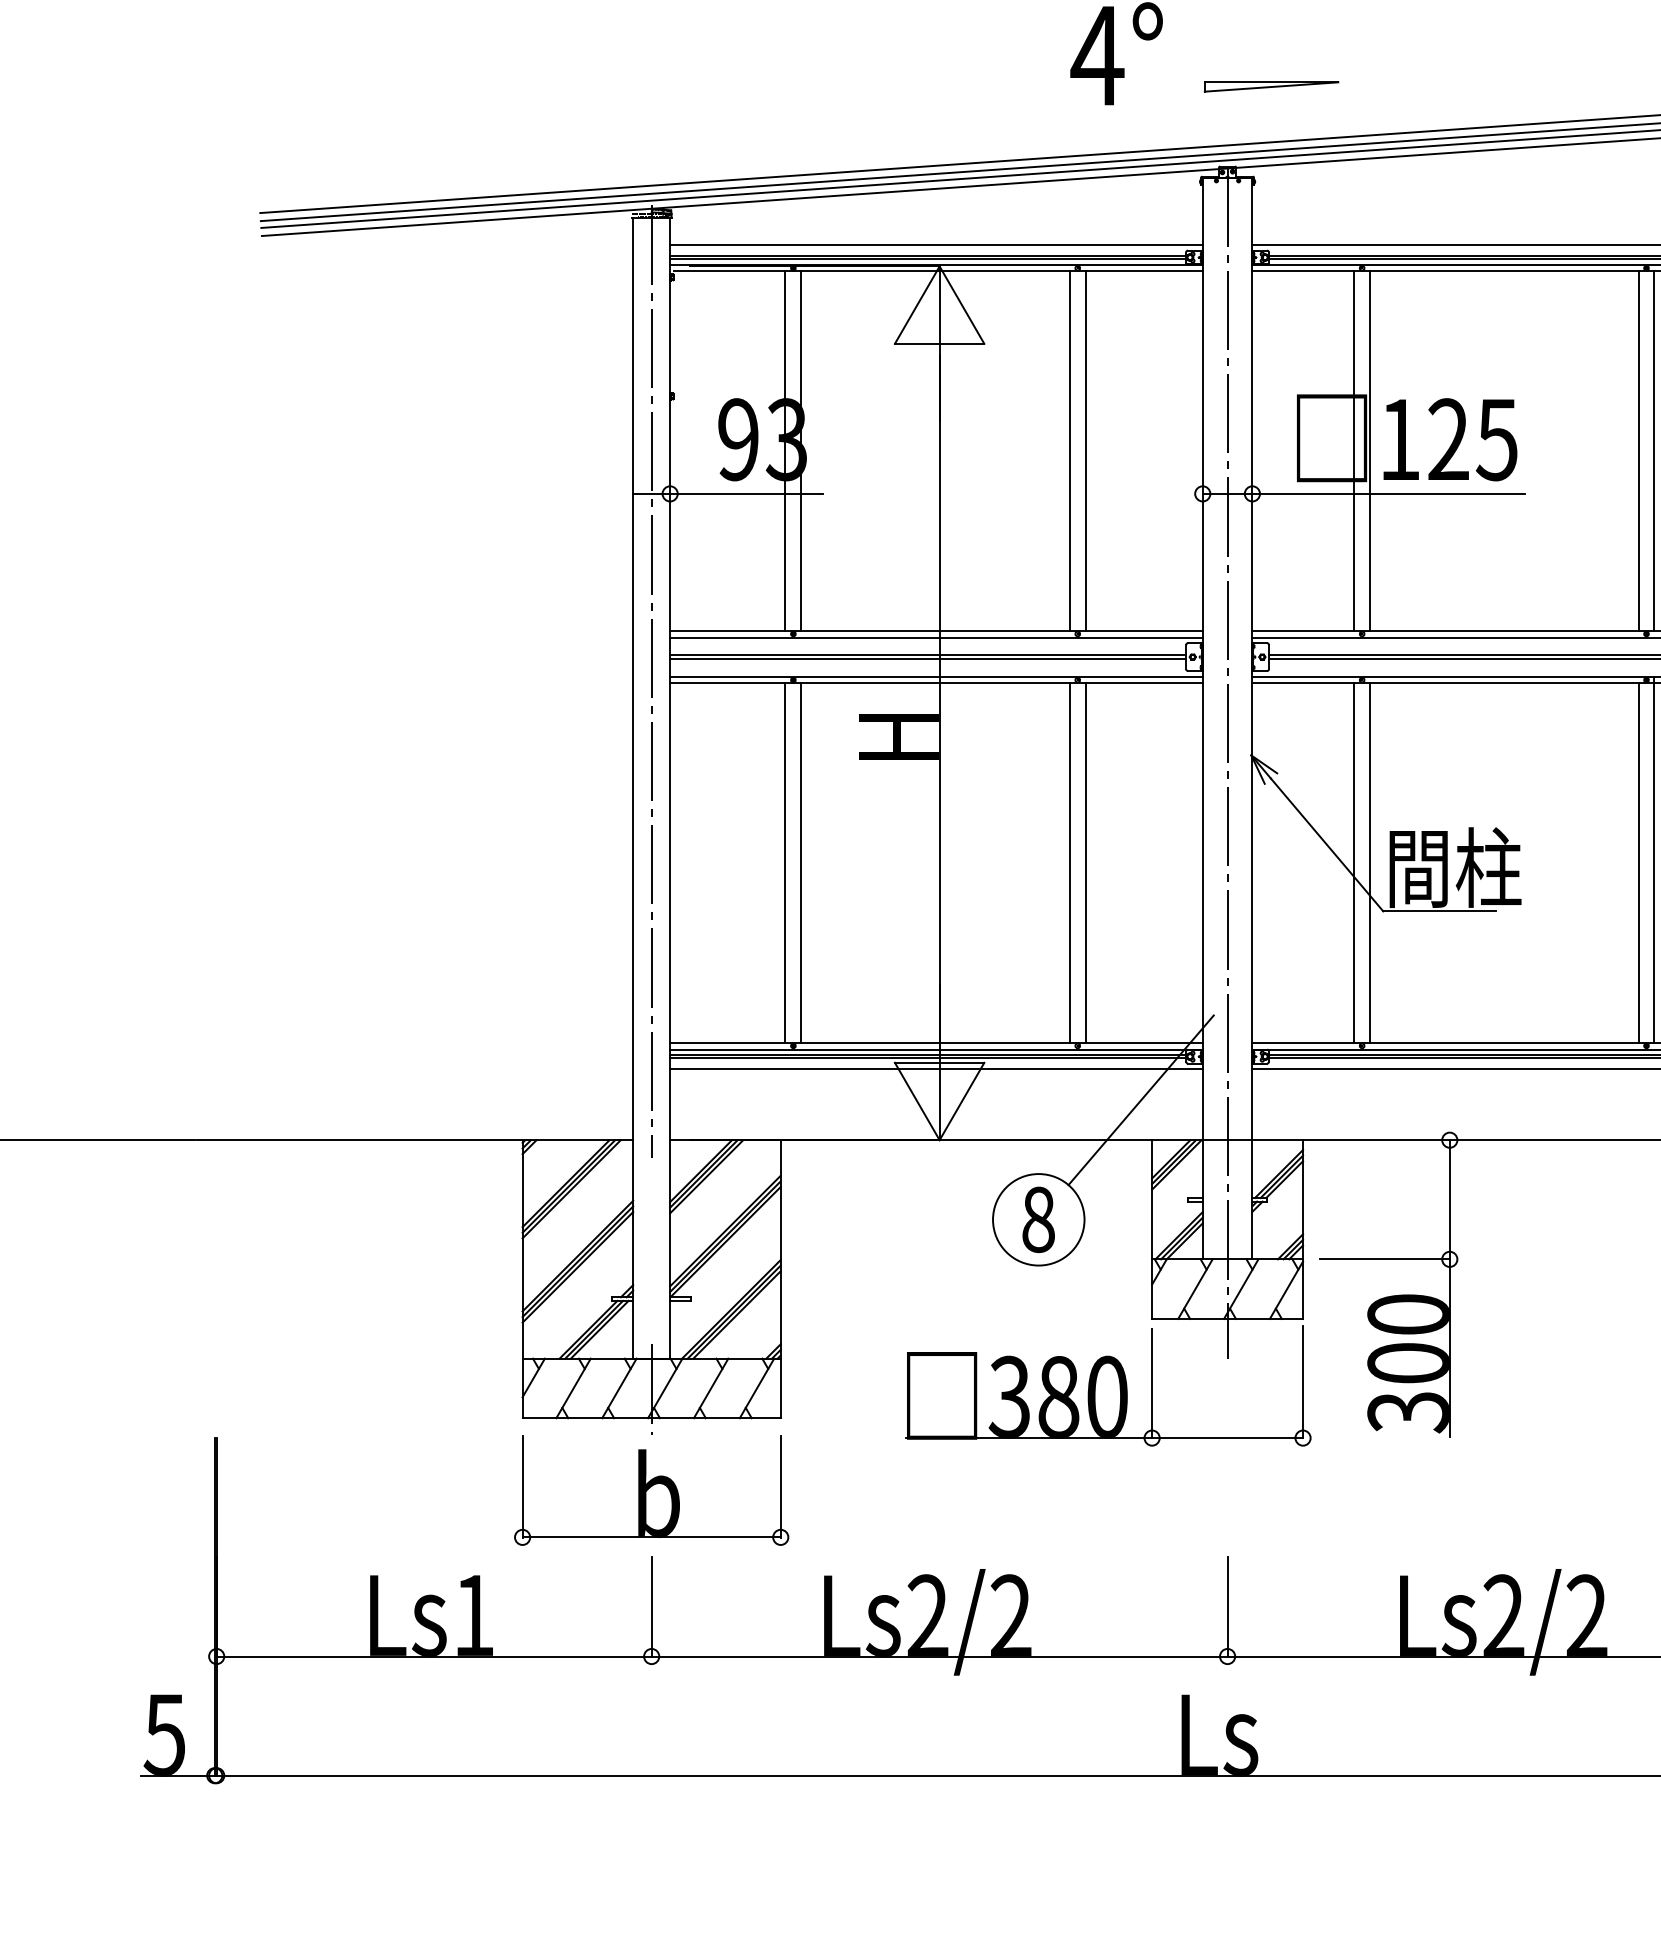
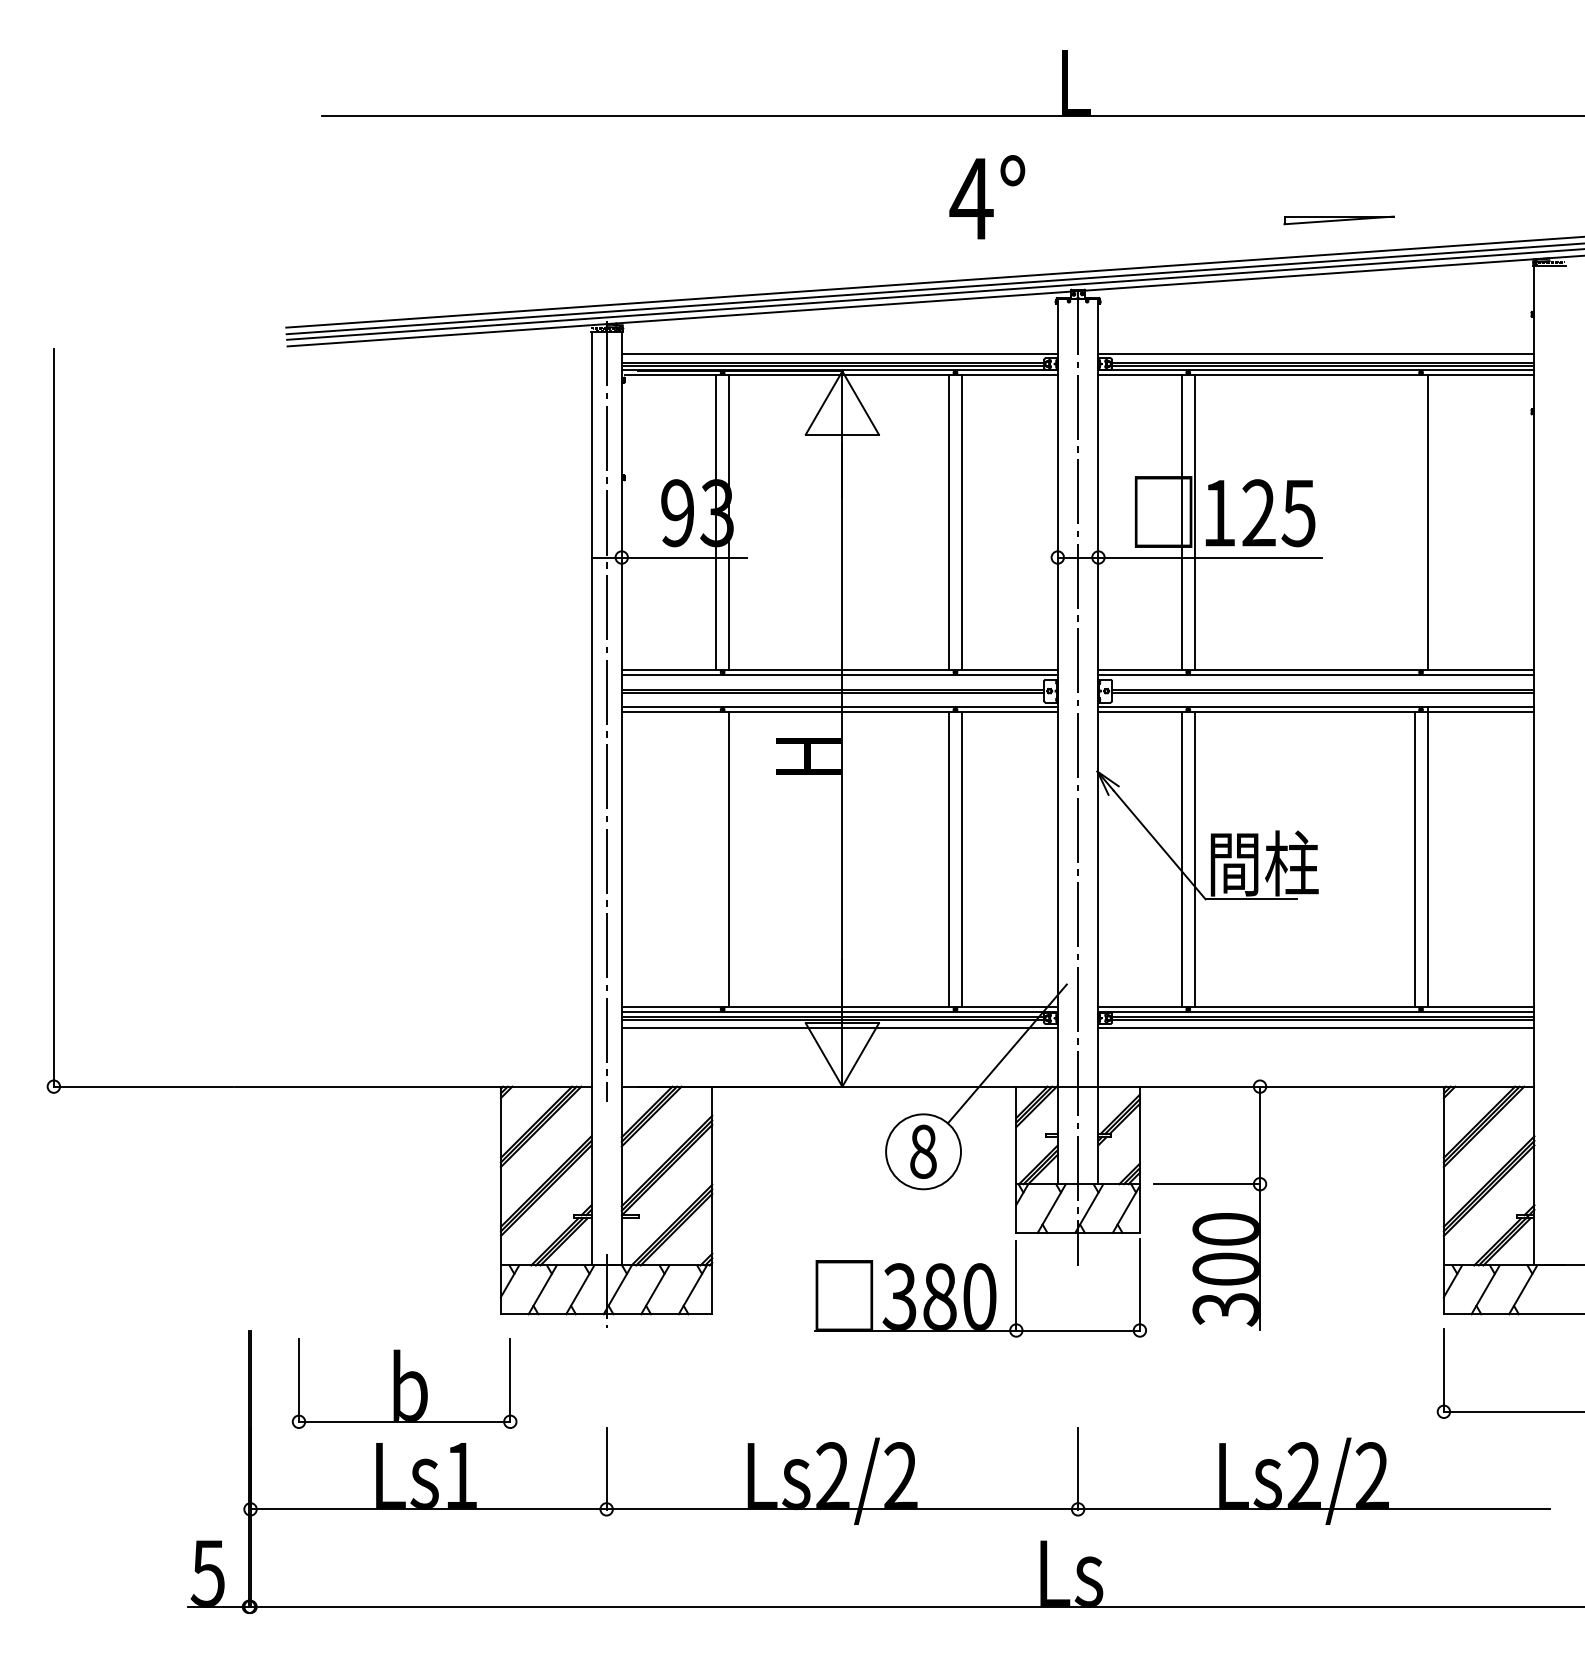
part: (1270, 87) -> (1338, 220), moved
line: (1638, 451) -> (1414, 522), removed
line: (785, 862) -> (716, 859), removed
part: (651, 1490) -> (404, 1383), moved

